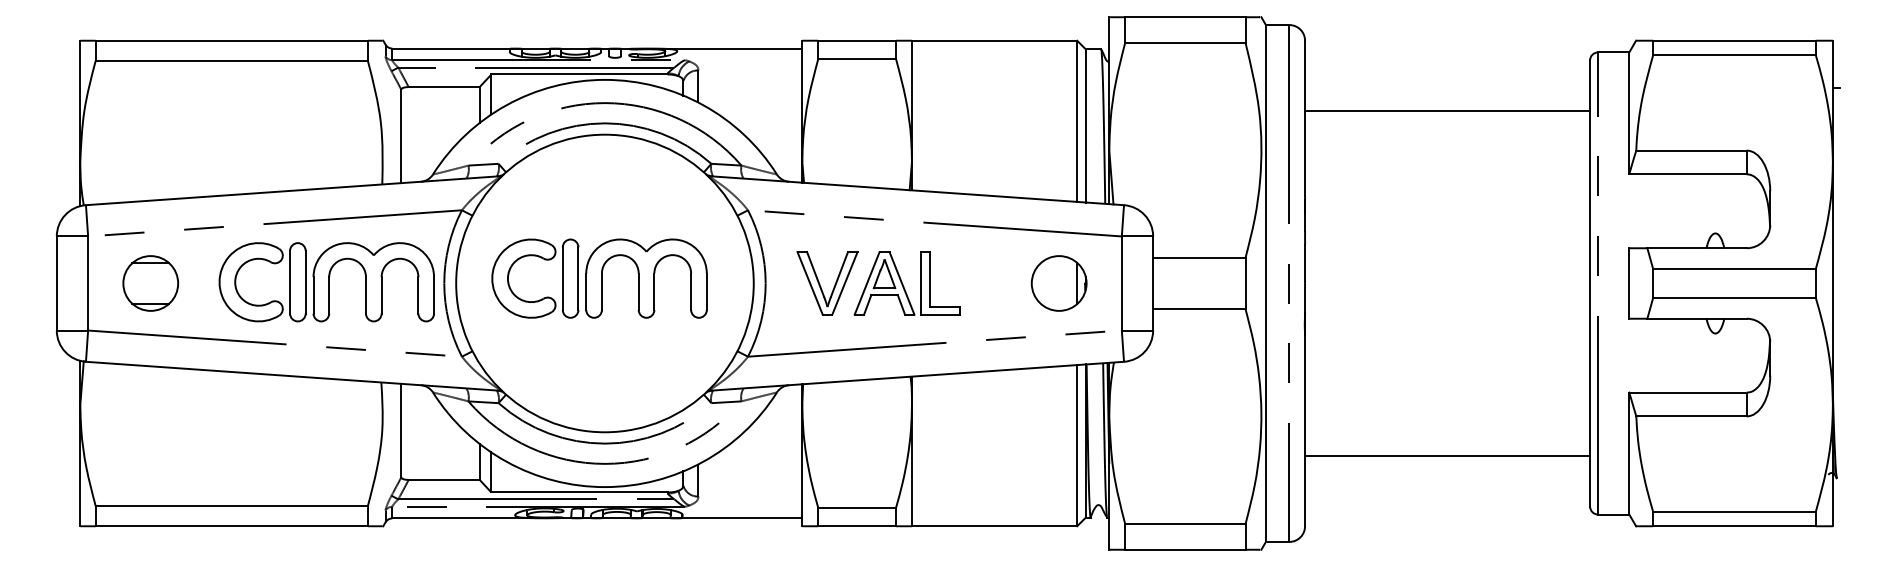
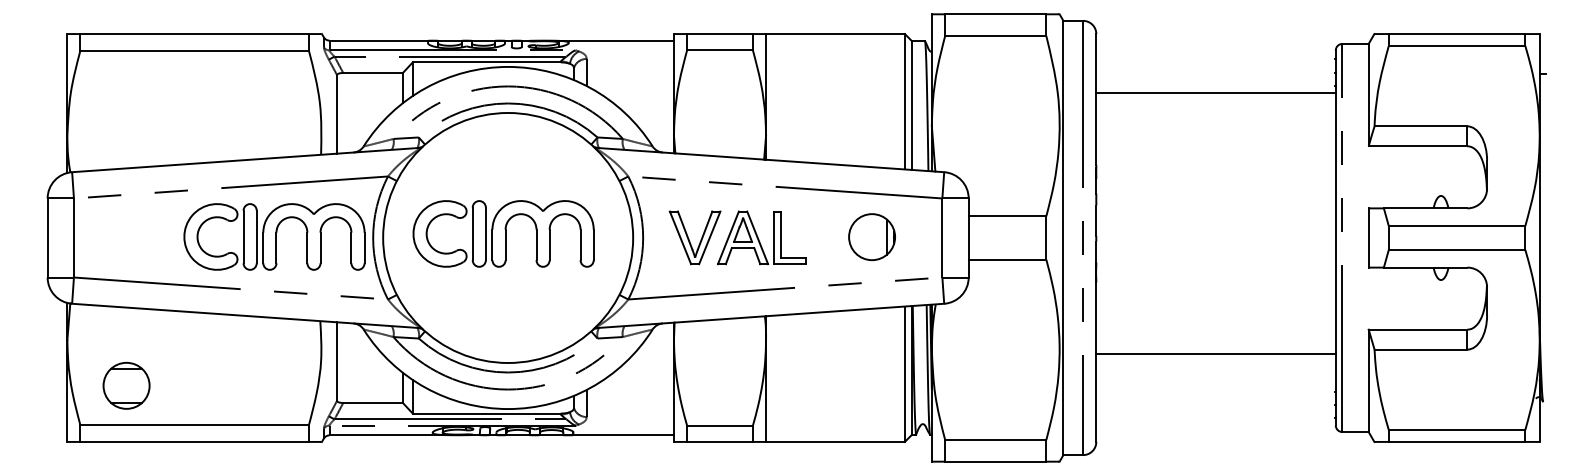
part: (150, 283) -> (126, 385), moved
part: (1058, 283) -> (871, 237), moved
line: (1447, 455) -> (1215, 353), moved

